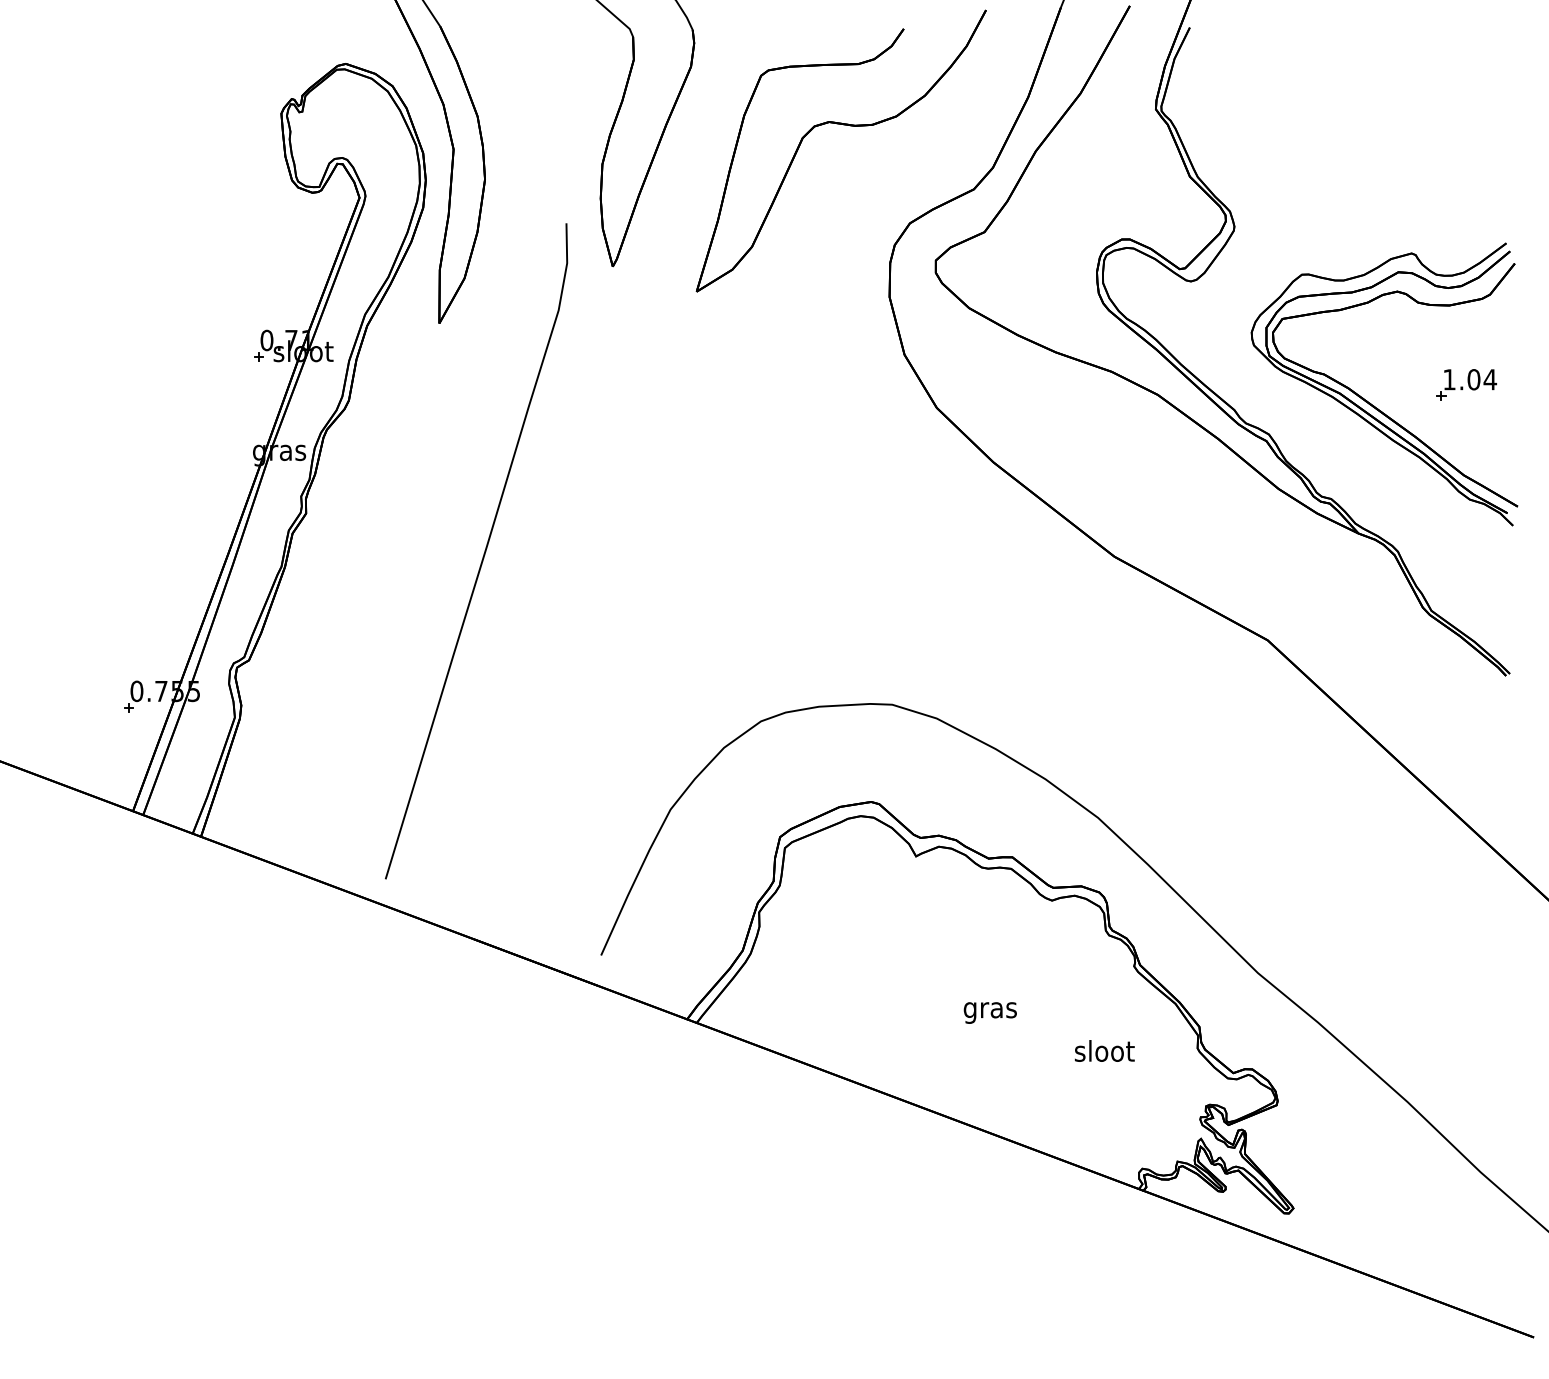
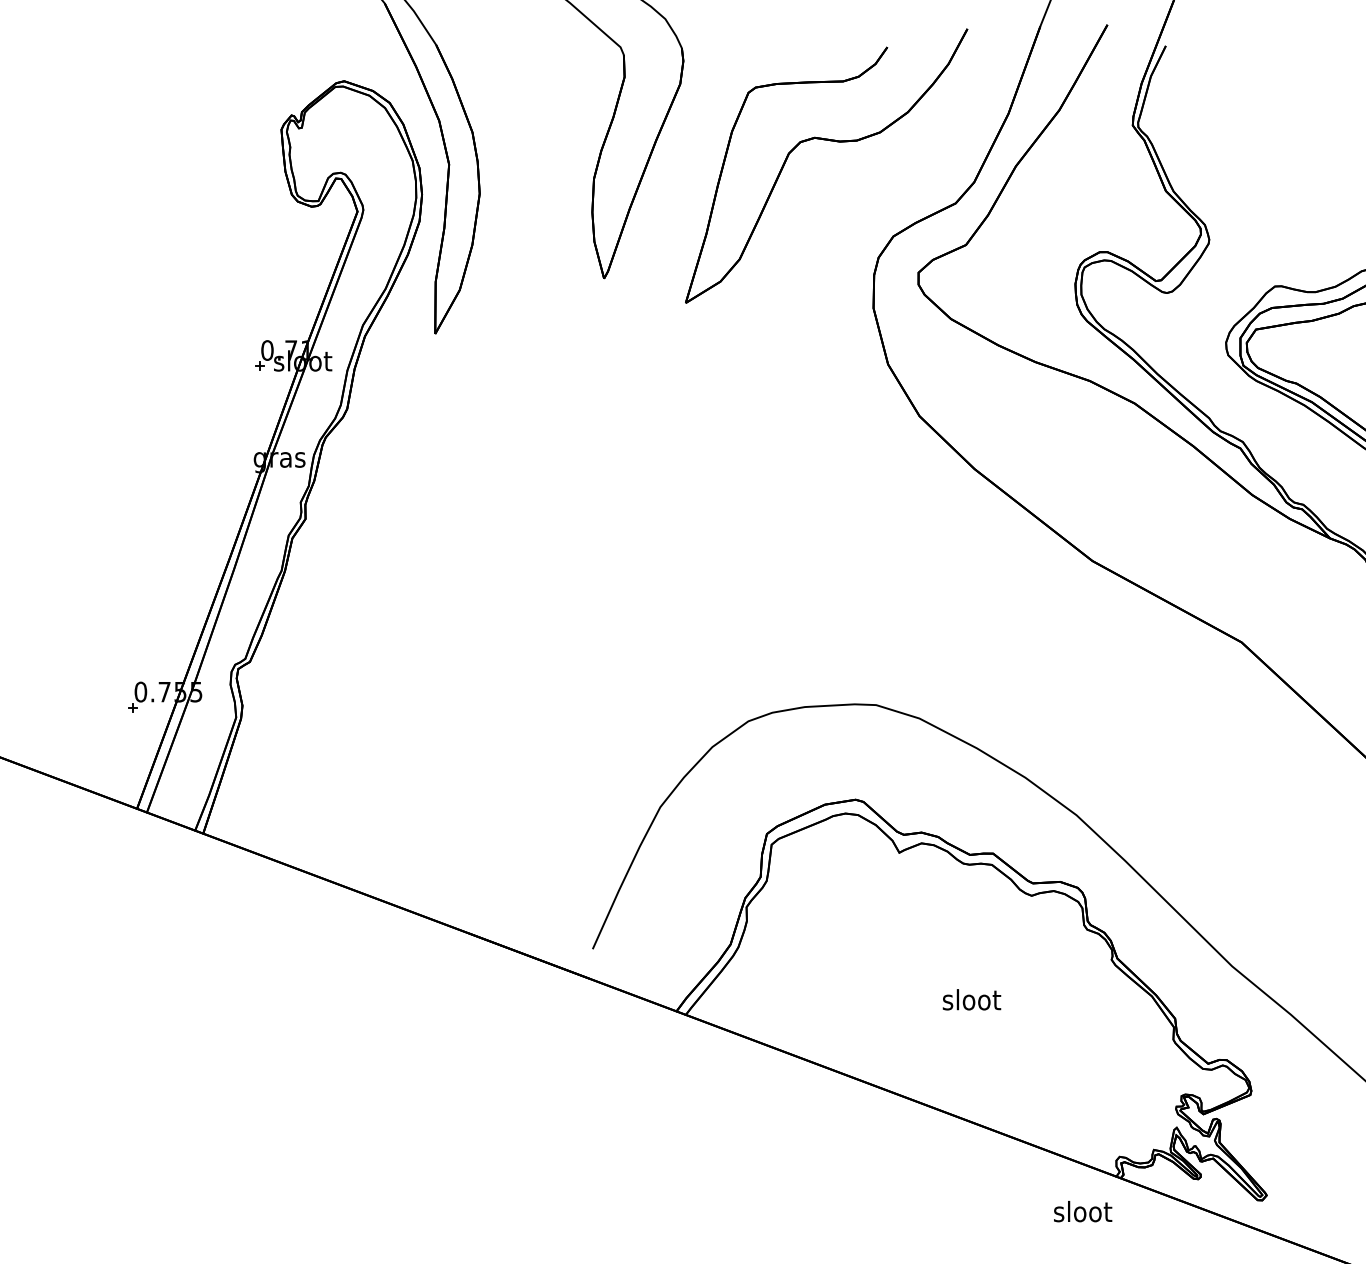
curve: (483, 553) -> (478, 557), removed
text: (990, 1009) -> (971, 1001), gras -> sloot
text: (1104, 1050) -> (1082, 1211), moved

